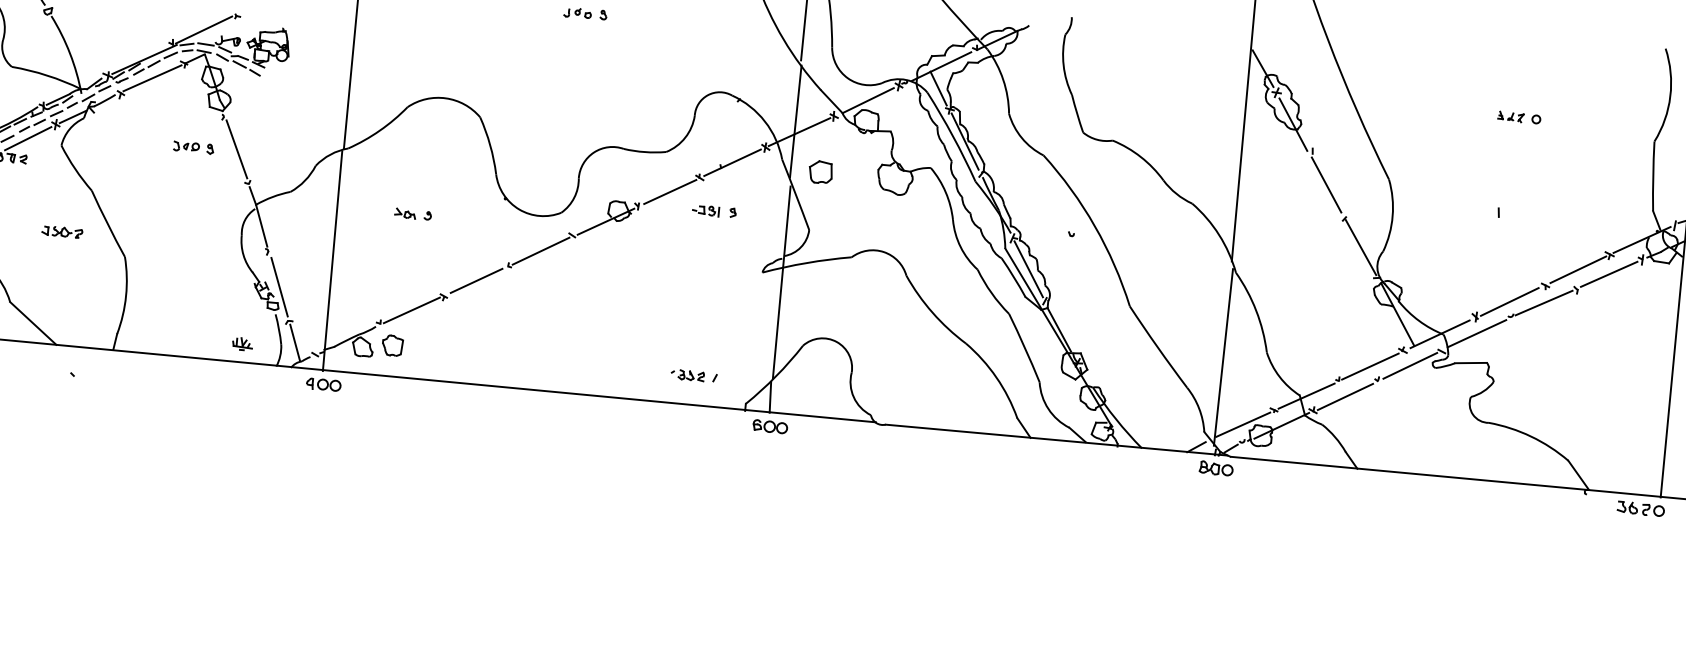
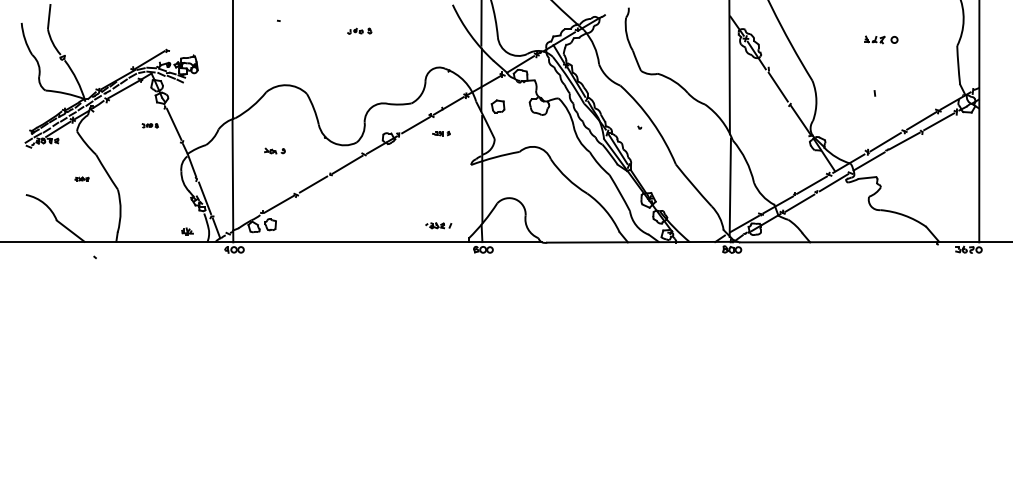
part: (1519, 117) -> (881, 39), size x1.4
part: (194, 147) -> (150, 125), size x0.7
part: (714, 211) -> (441, 133), size x0.7
part: (61, 230) -> (81, 178), size x0.6

